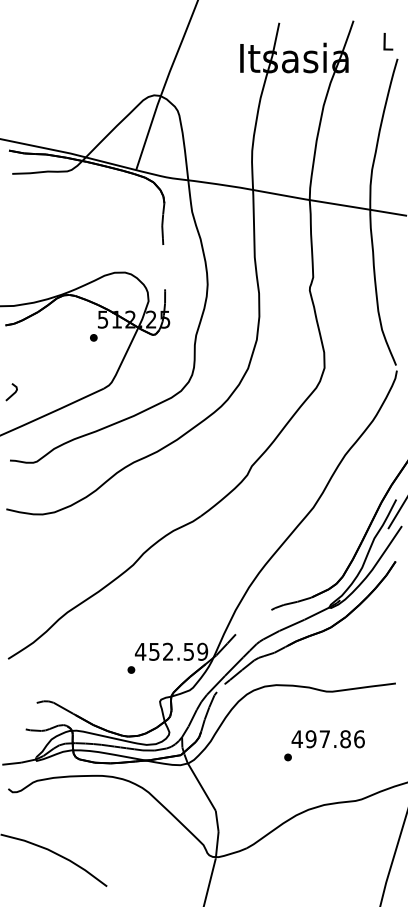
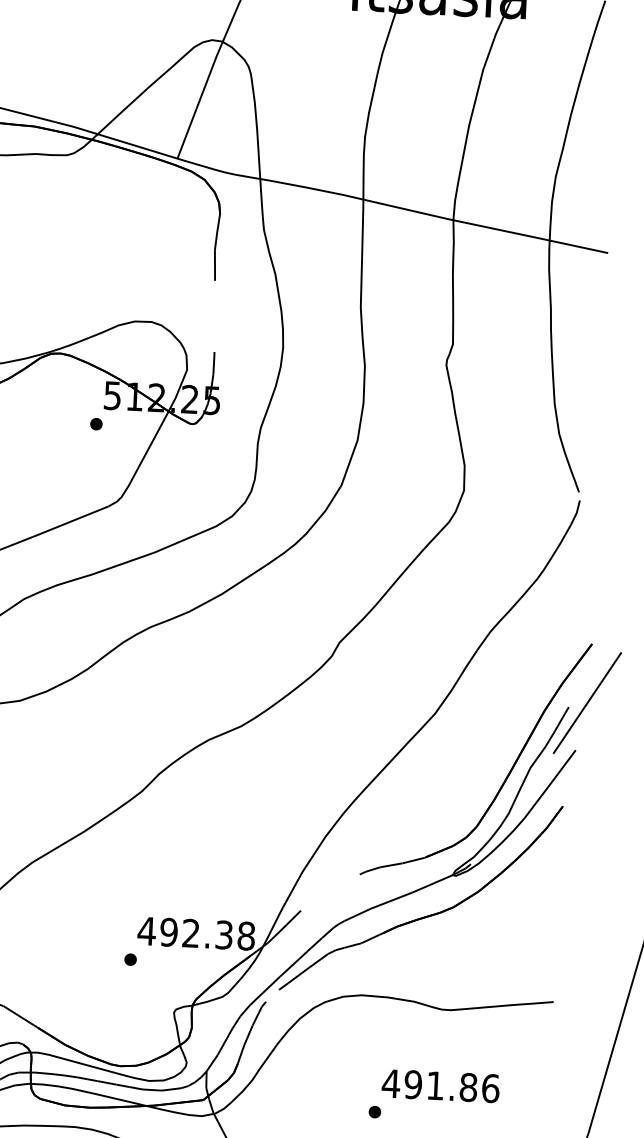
text: (178, 651) -> (207, 933), 452.59 -> 492.38
text: (324, 738) -> (434, 1084), 497.86 -> 491.86

